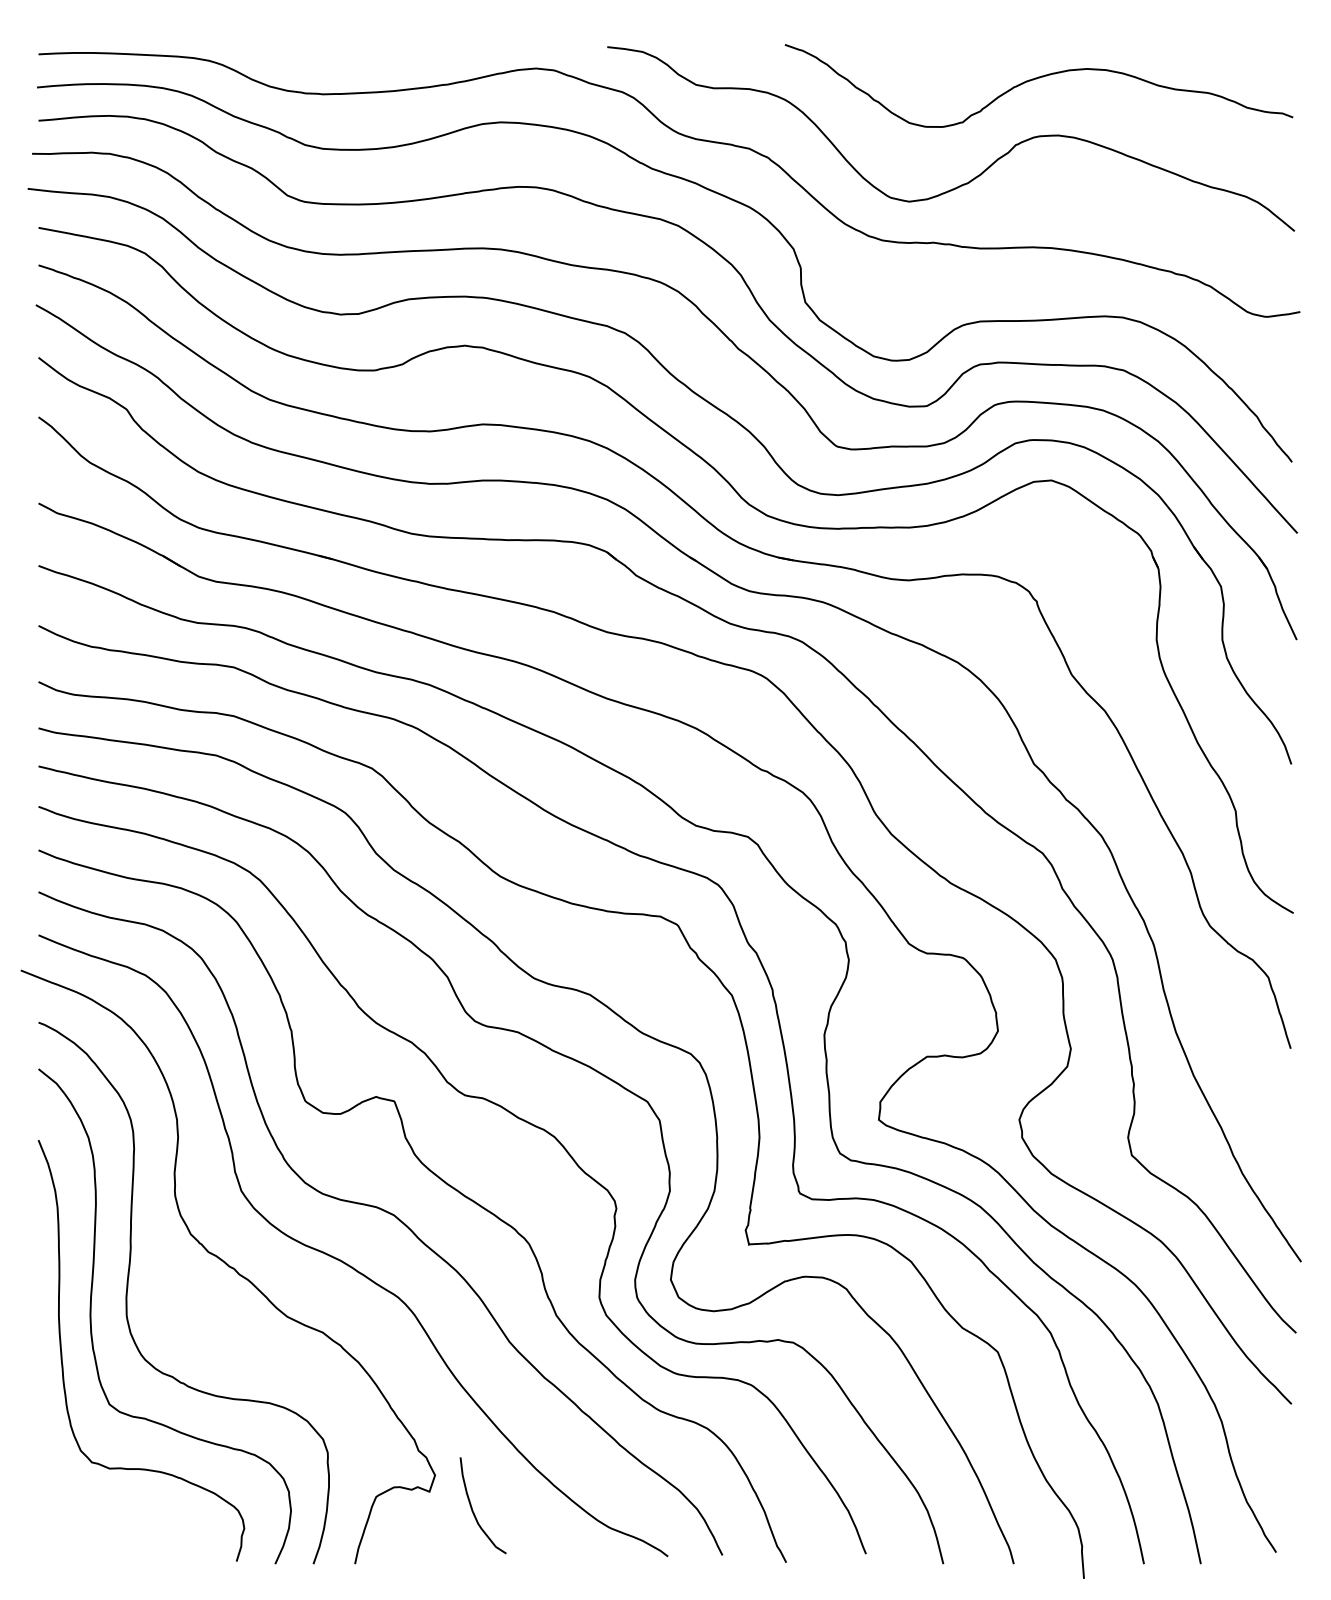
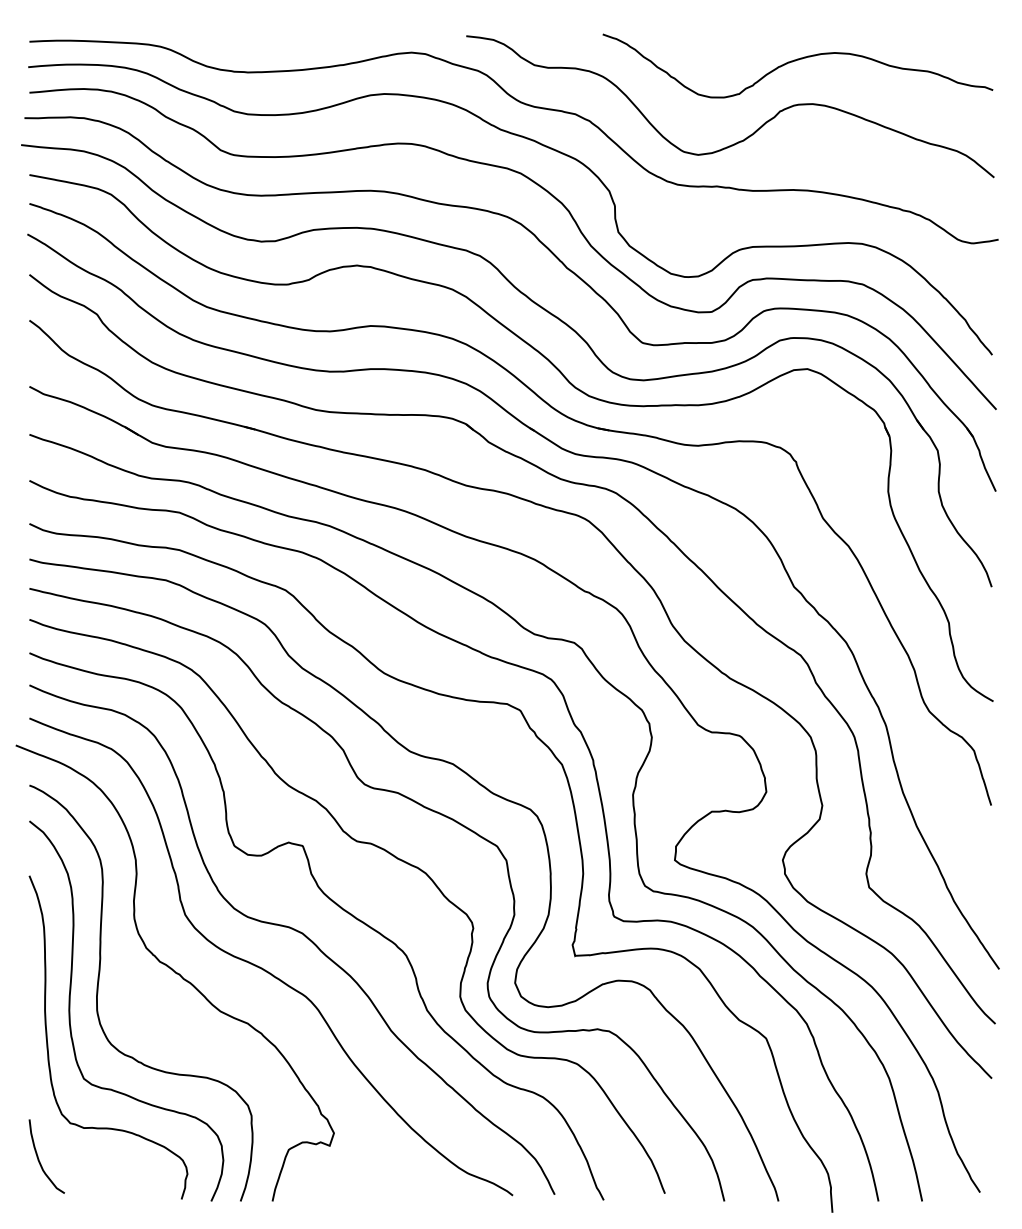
curve: (473, 1509) -> (39, 1159), moved

